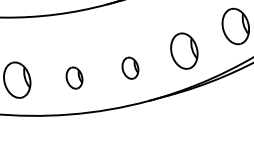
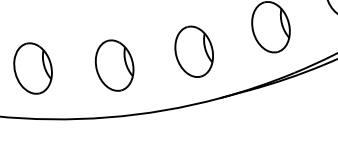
part: (130, 67) -> (194, 50), size x1.67
part: (74, 77) -> (114, 64), size x1.67

